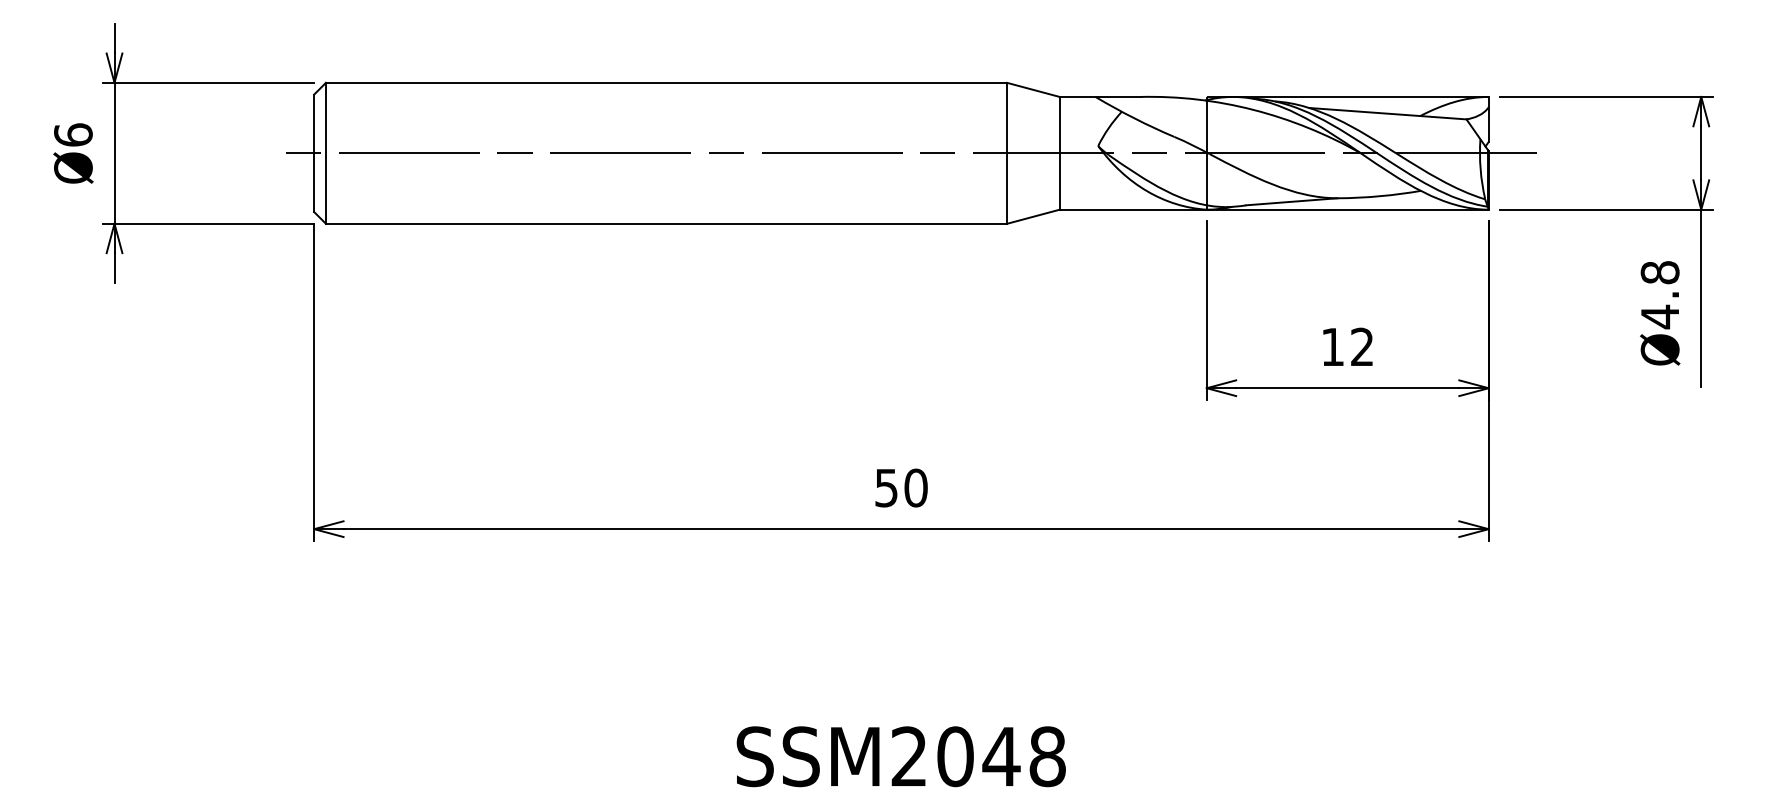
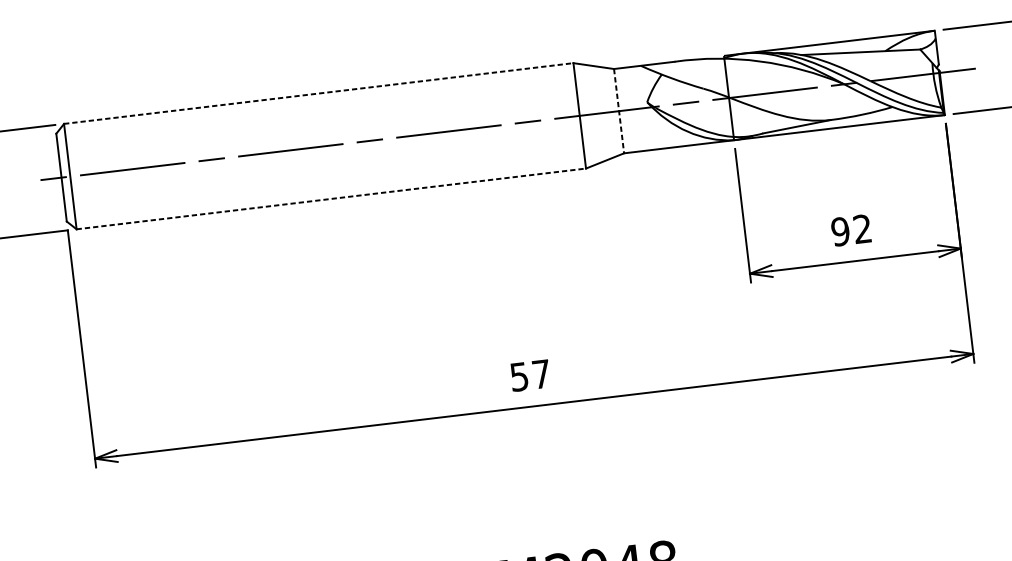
line: (666, 82) -> (318, 93), solid -> dashed
line: (1059, 153) -> (618, 111), solid -> dashed
line: (666, 223) -> (331, 198), solid -> dashed
text: (1332, 346) -> (840, 231), 12 -> 92
text: (915, 487) -> (541, 373), 50 -> 57

